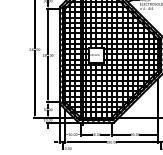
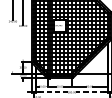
line: (48, 77) -> (23, 42), removed
line: (34, 83) -> (12, 47), removed
line: (87, 142) -> (53, 92), solid -> dashed
line: (136, 142) -> (90, 92), solid -> dashed

